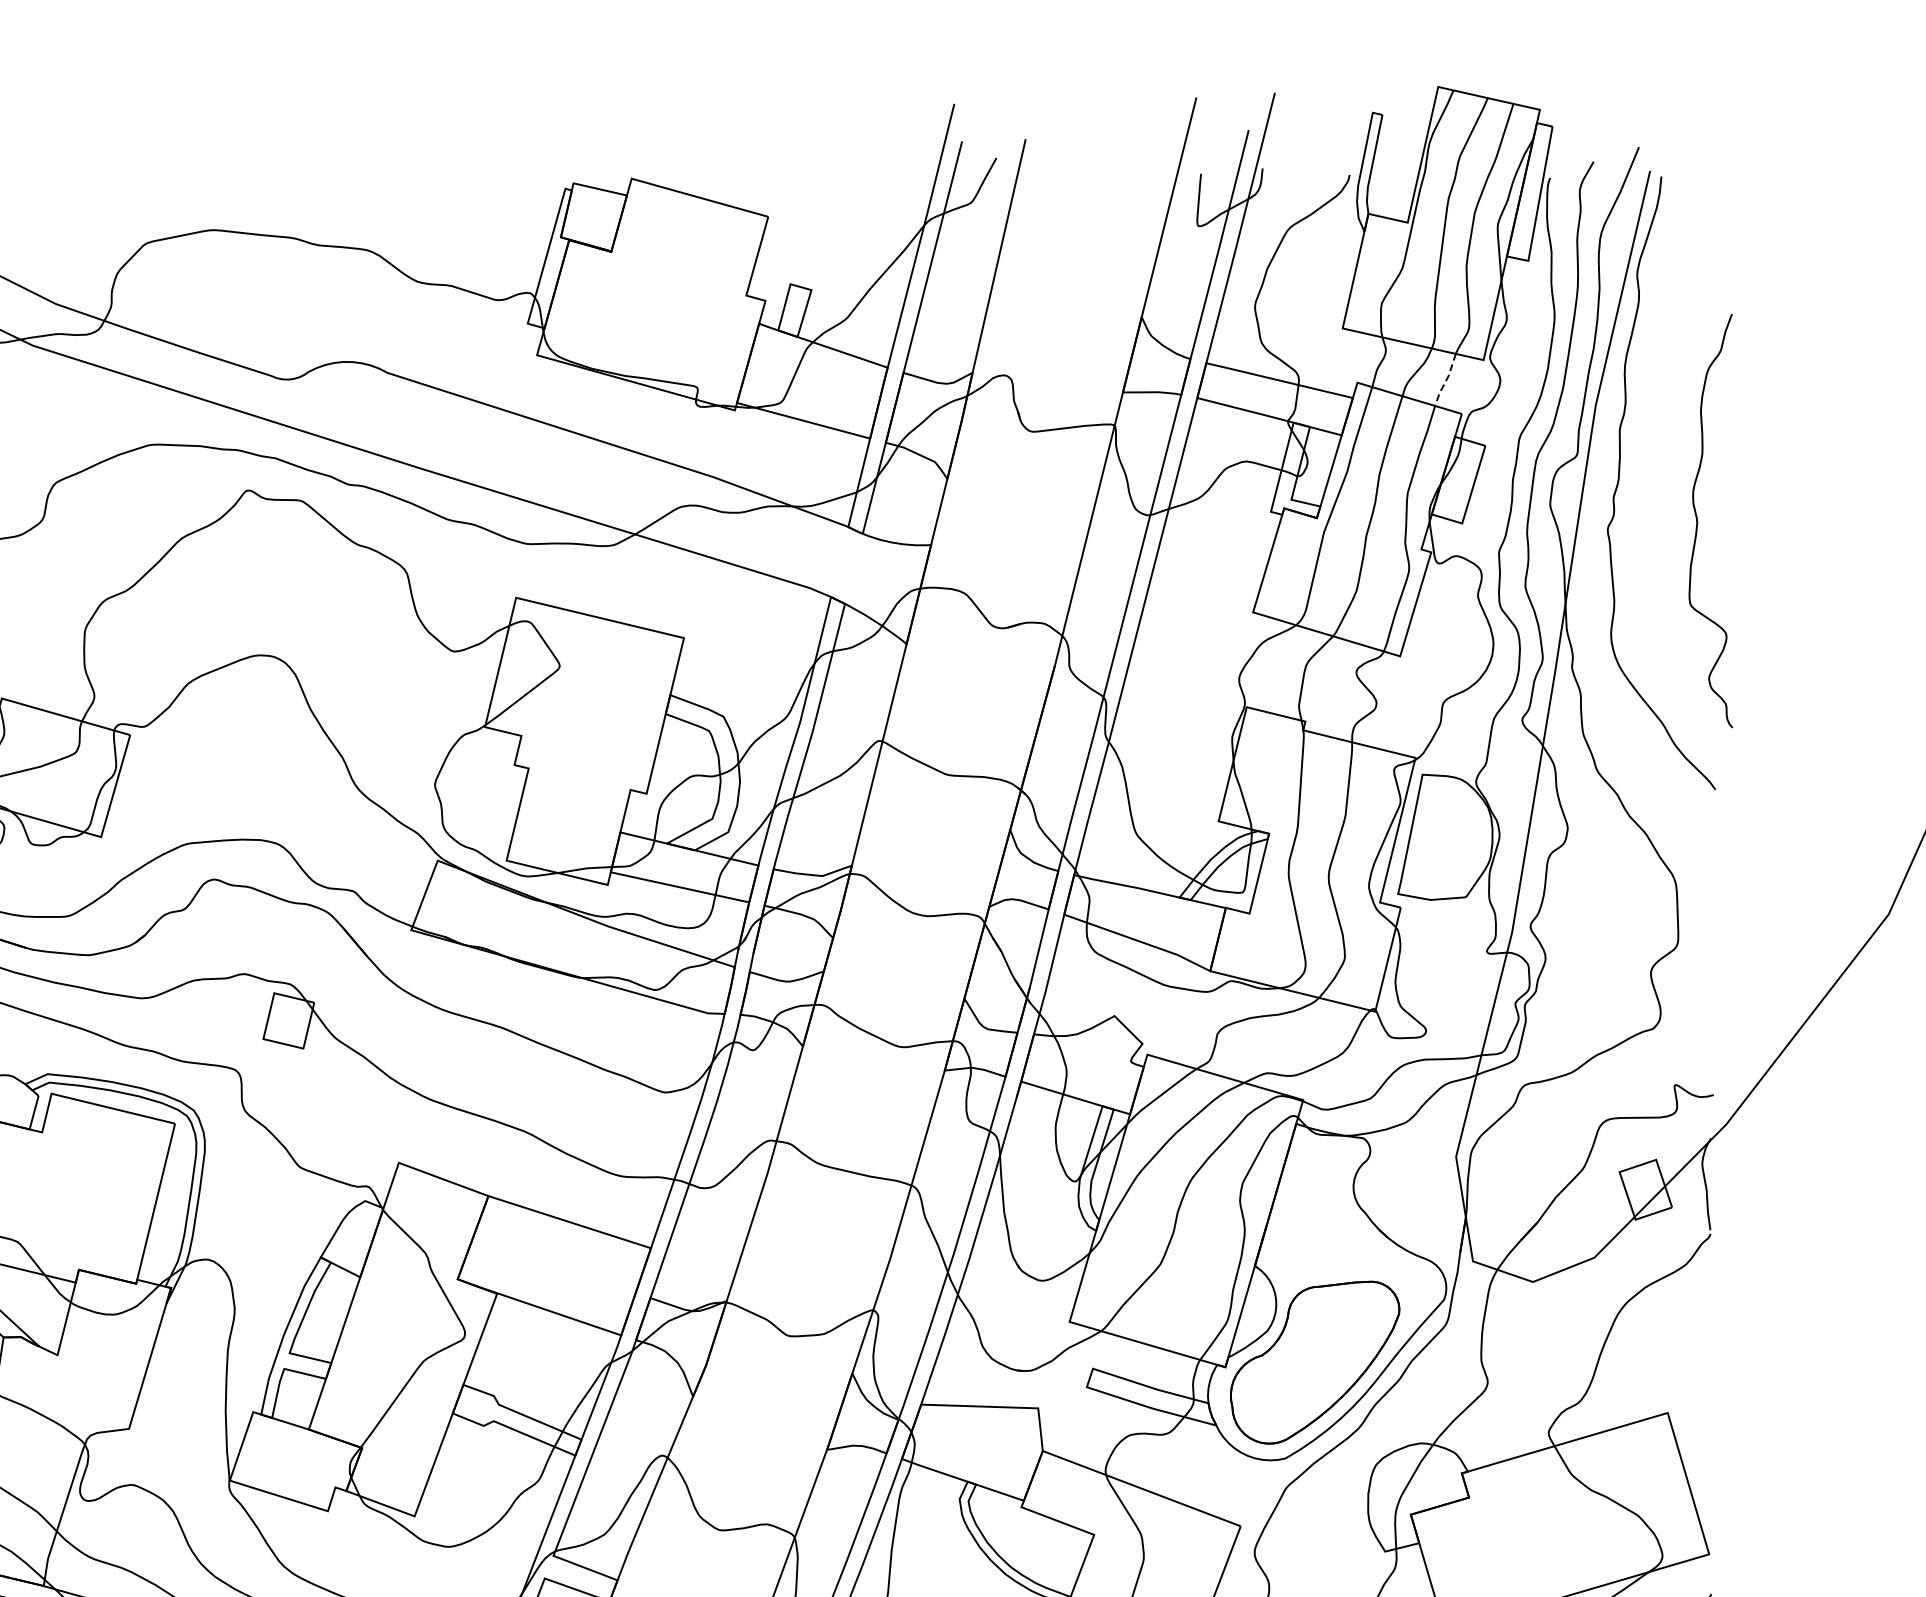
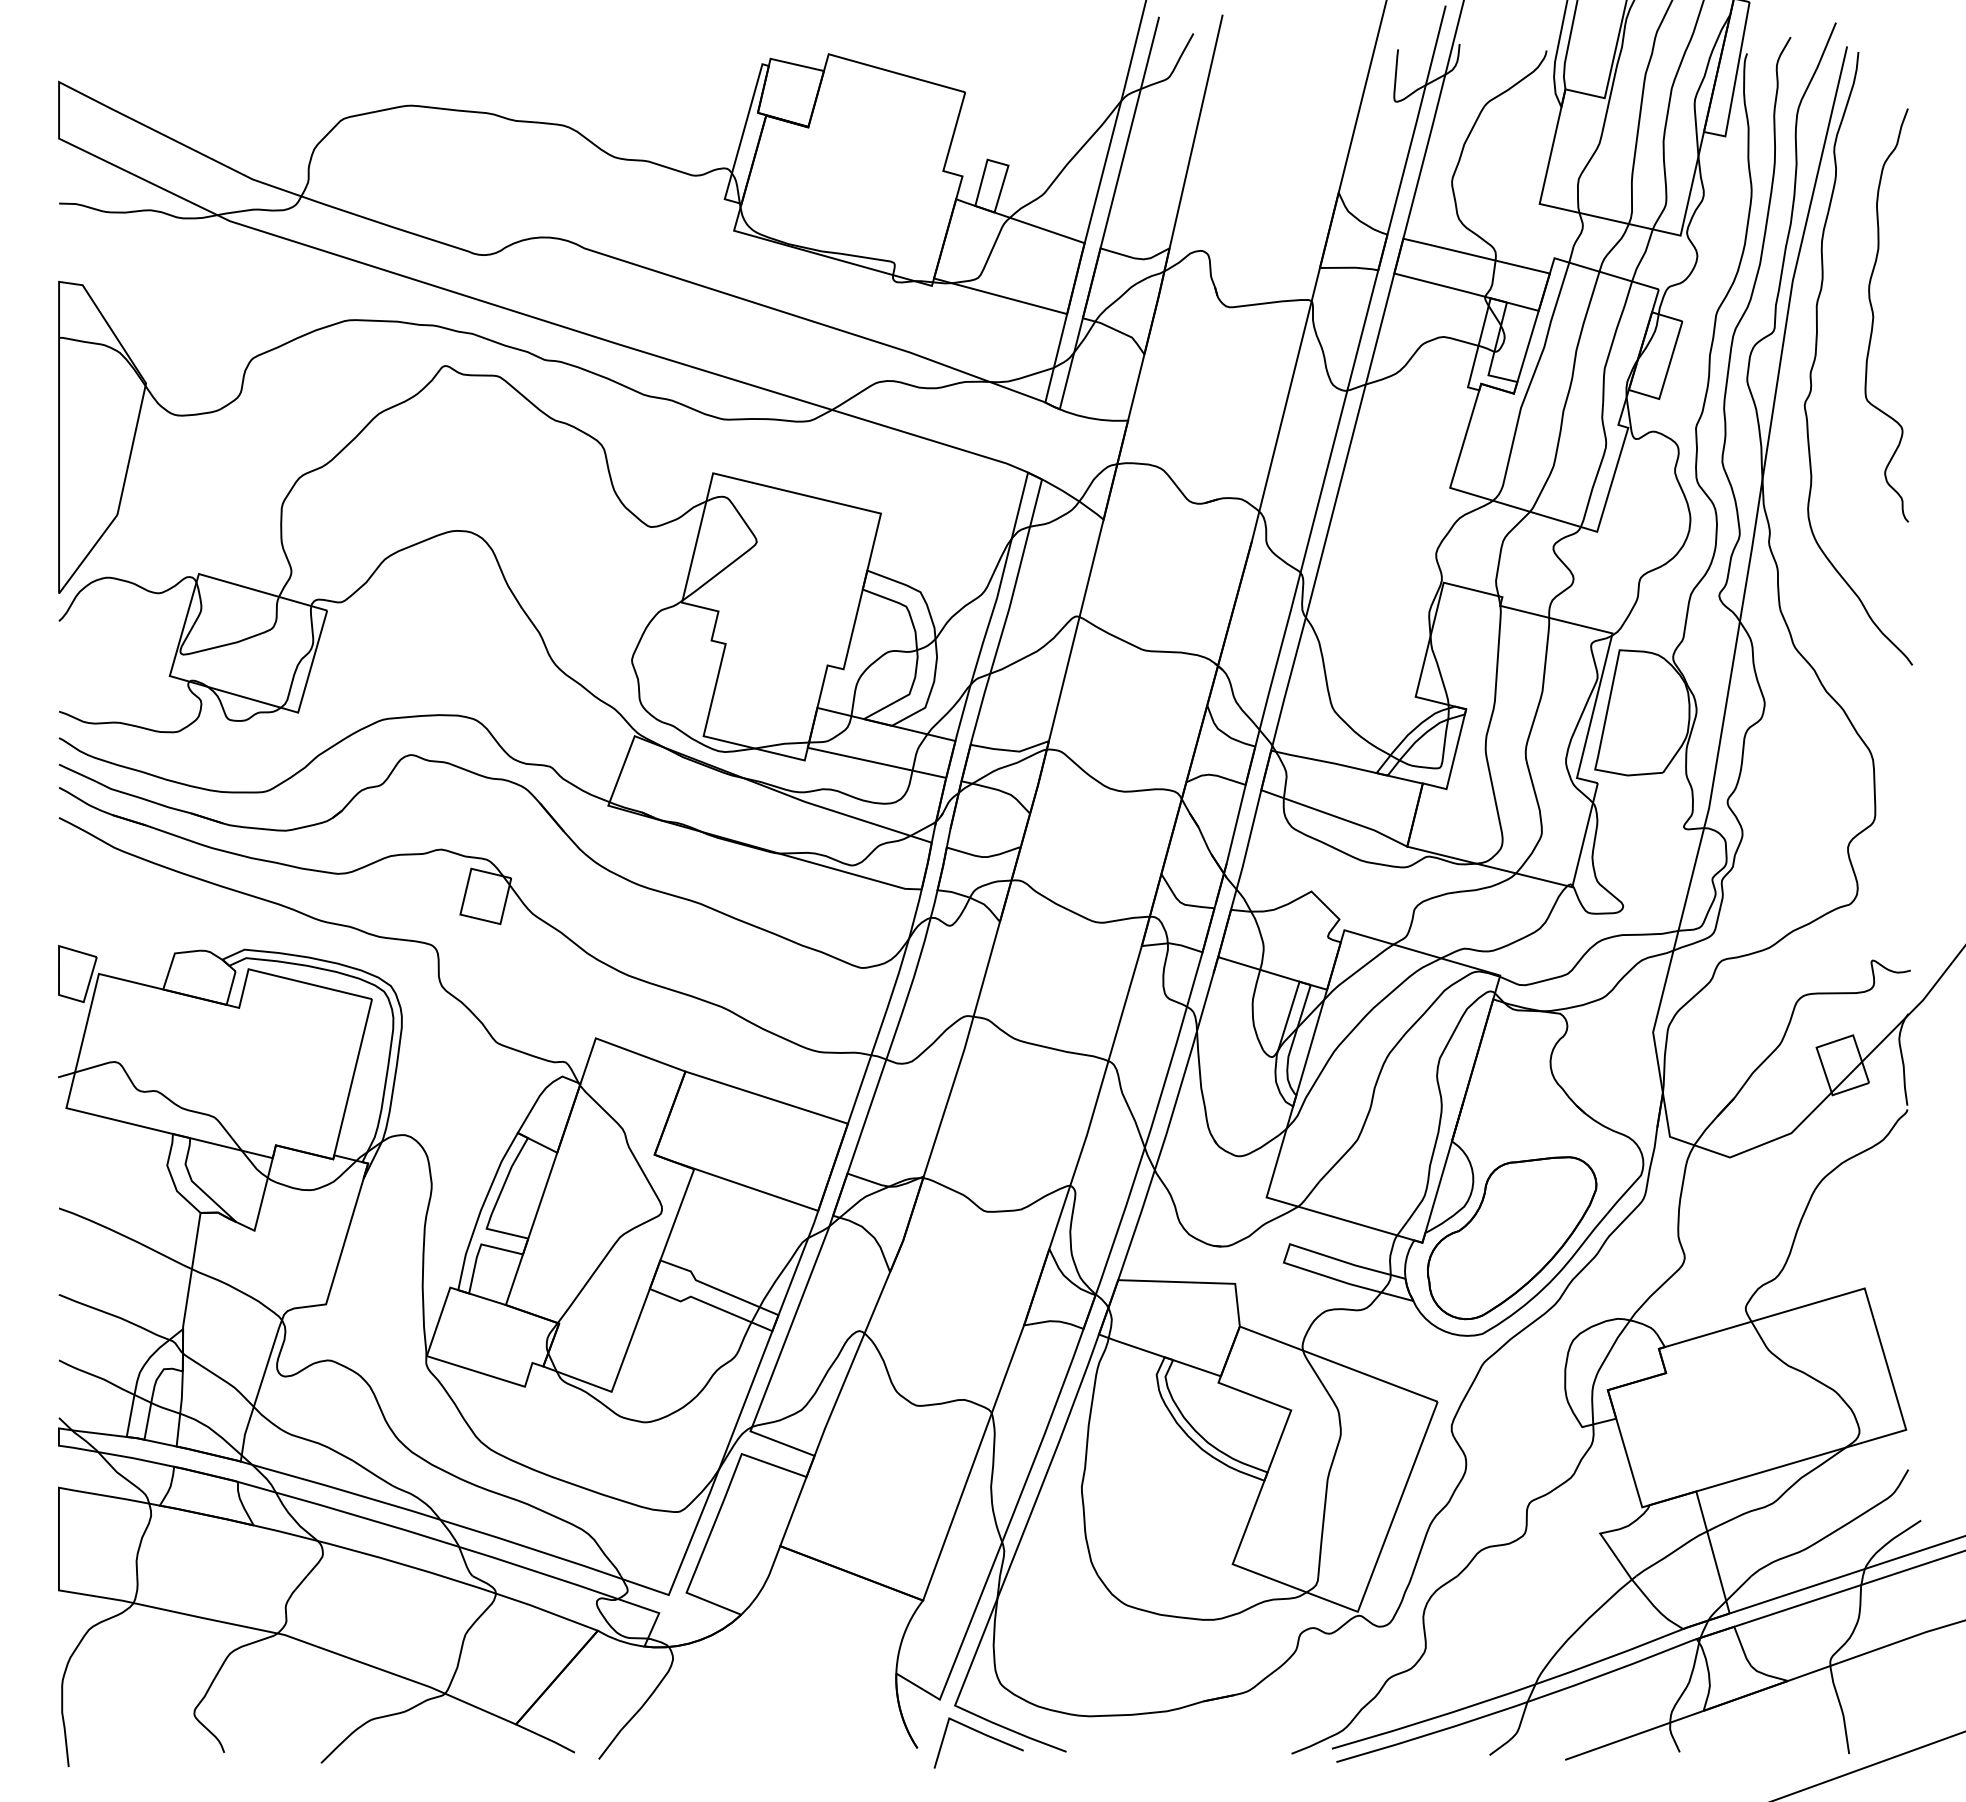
line: (1446, 379) -> (1643, 255), dashed -> solid
curve: (1698, 521) -> (1874, 316), moved

